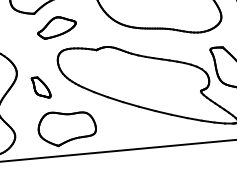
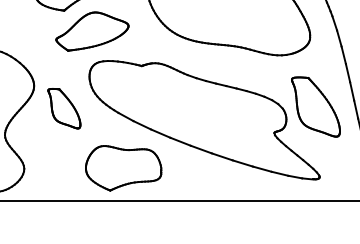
part: (56, 27) -> (92, 31), size x1.43
part: (41, 87) -> (64, 108), size x1.43
part: (67, 128) -> (123, 168), moved

